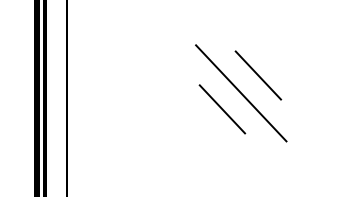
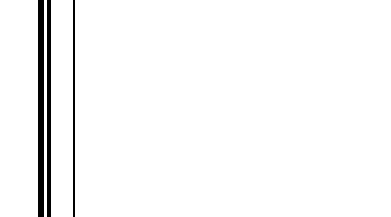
line: (258, 74) -> (284, 82), removed
line: (241, 93) -> (265, 102), removed
line: (222, 109) -> (244, 120), removed

